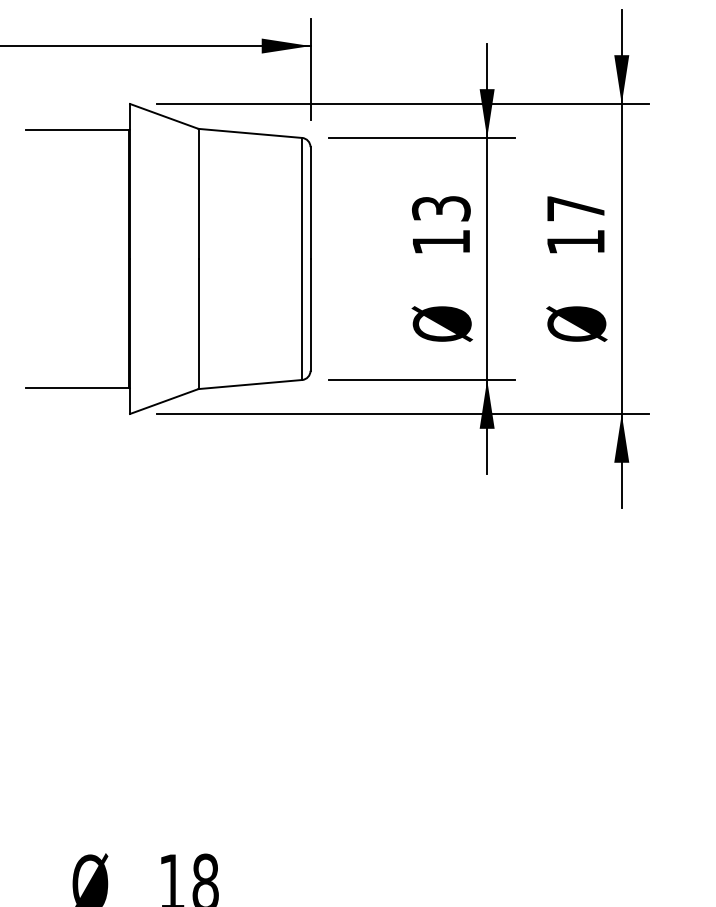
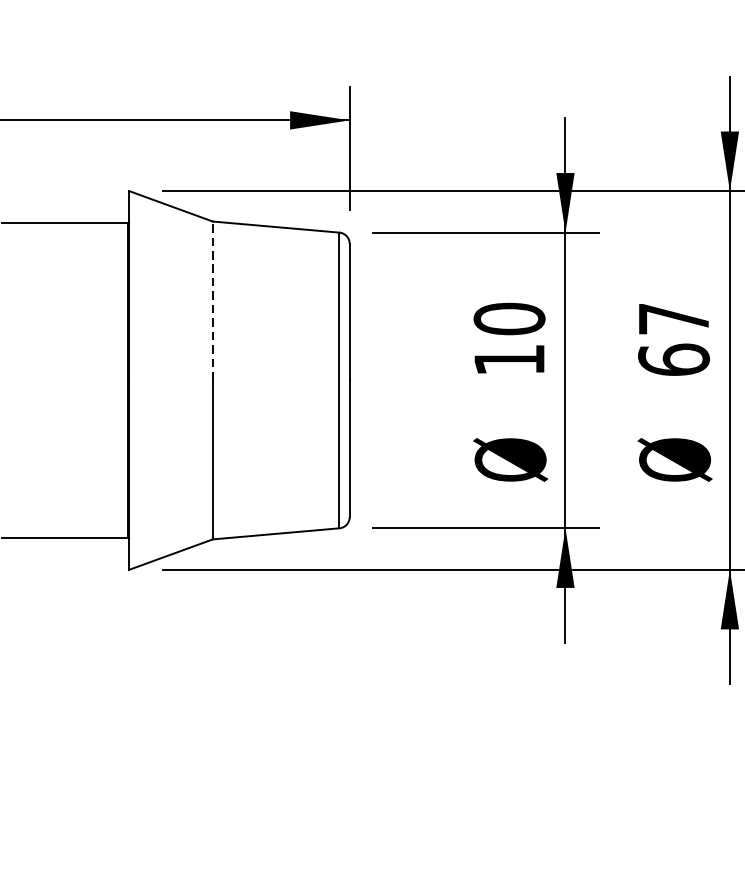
line: (198, 193) -> (212, 300), solid -> dashed
text: (441, 208) -> (509, 318), 13 -> 10
text: (575, 241) -> (673, 359), 17 -> 67

